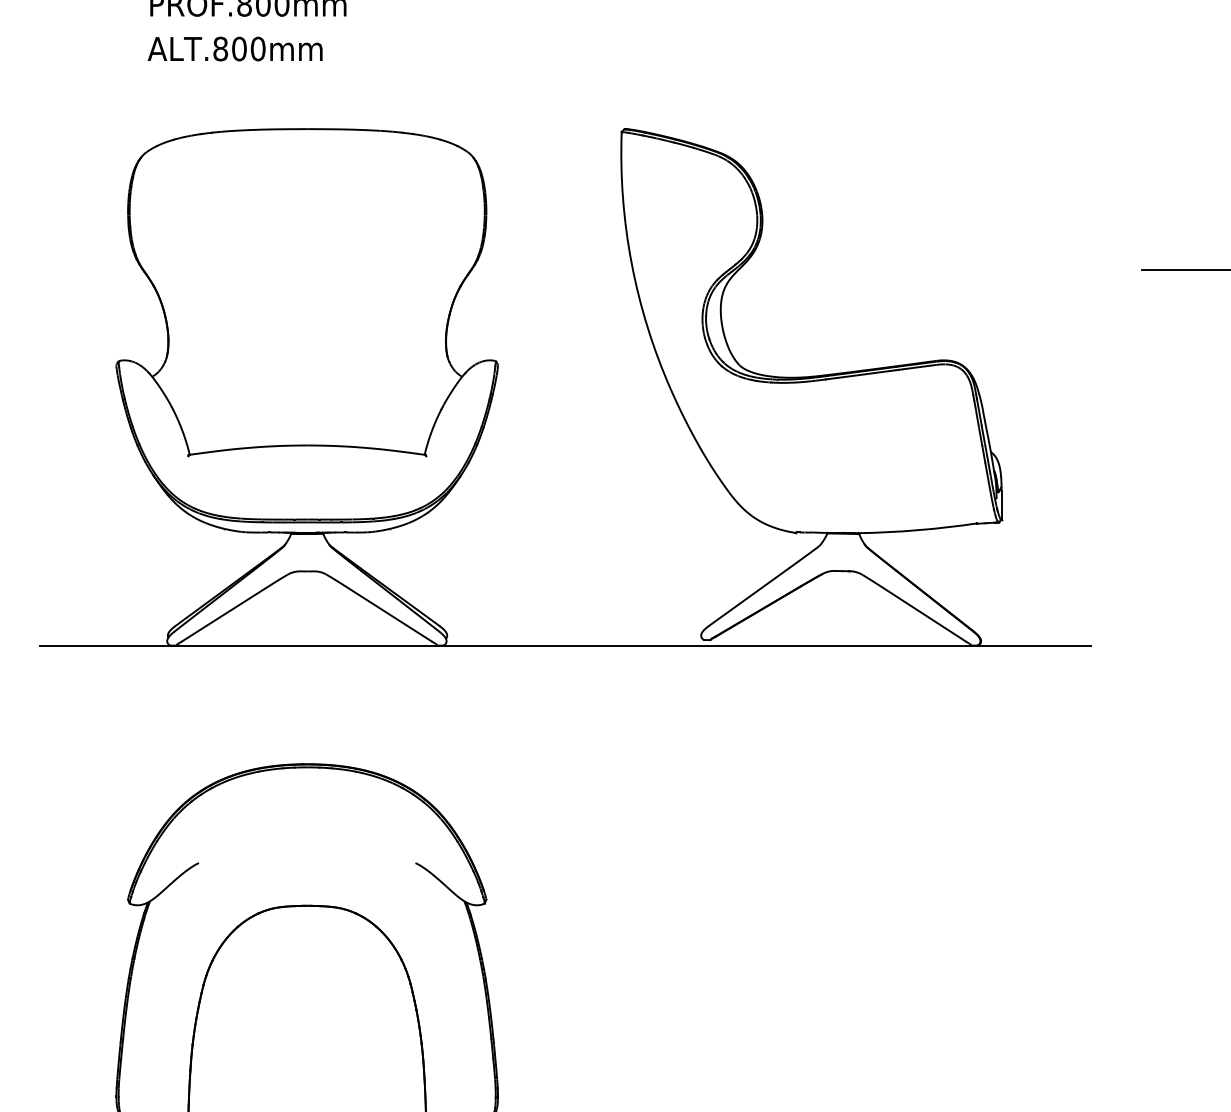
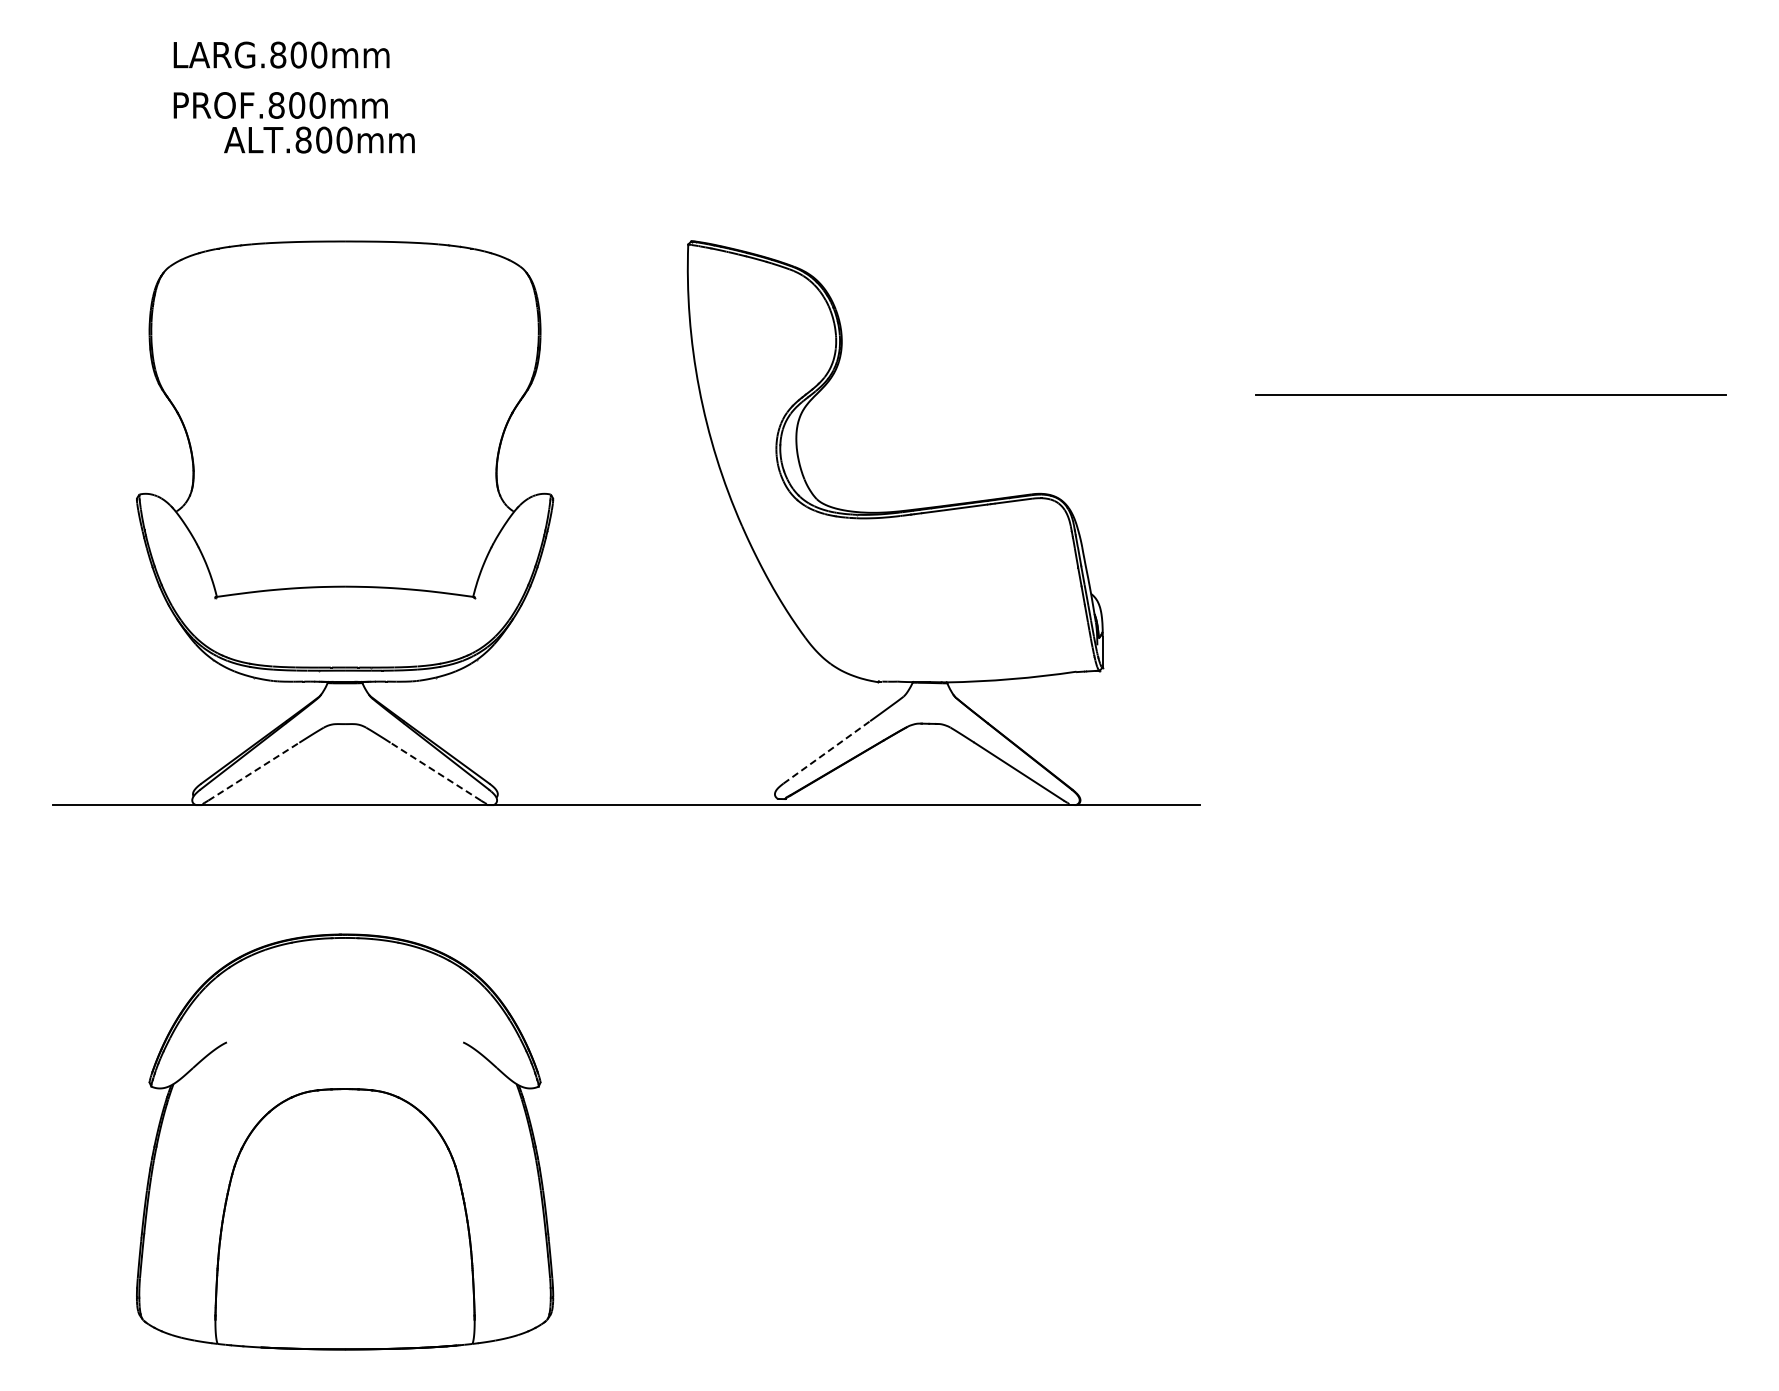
text: (235, 48) -> (319, 139), moved
line: (749, 597) -> (827, 752), solid -> dashed
line: (223, 614) -> (253, 771), solid -> dashed
line: (390, 614) -> (435, 771), solid -> dashed

